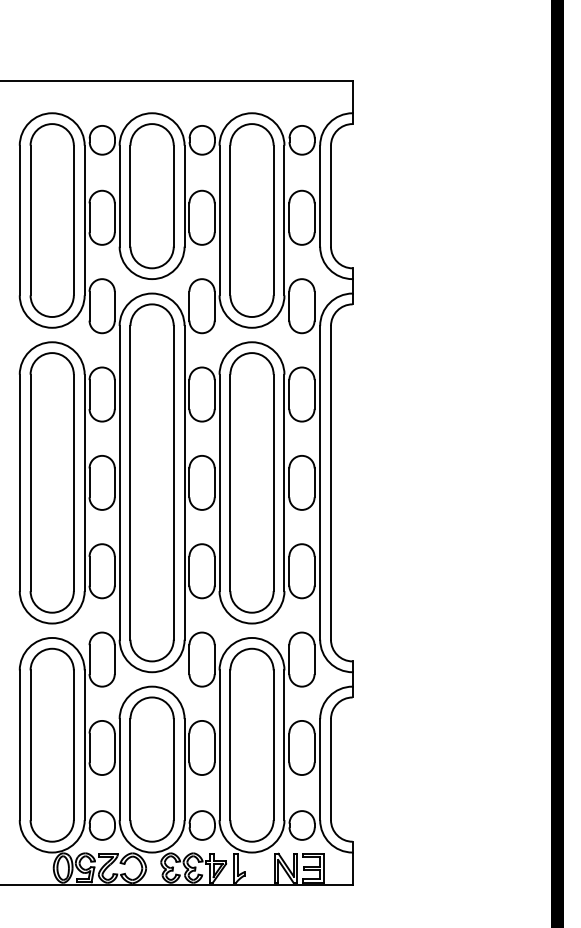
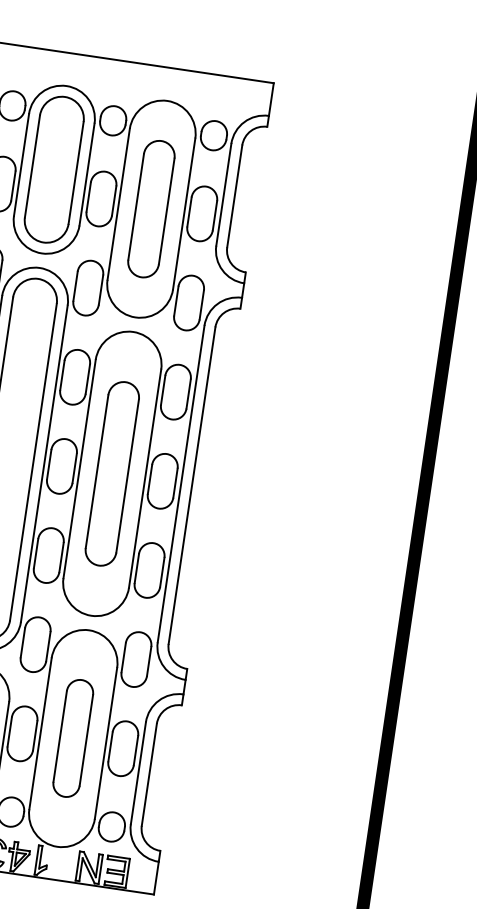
part: (251, 220) -> (150, 209), size x0.7
part: (251, 482) -> (111, 473), size x0.7
part: (251, 744) -> (72, 737), size x0.6

